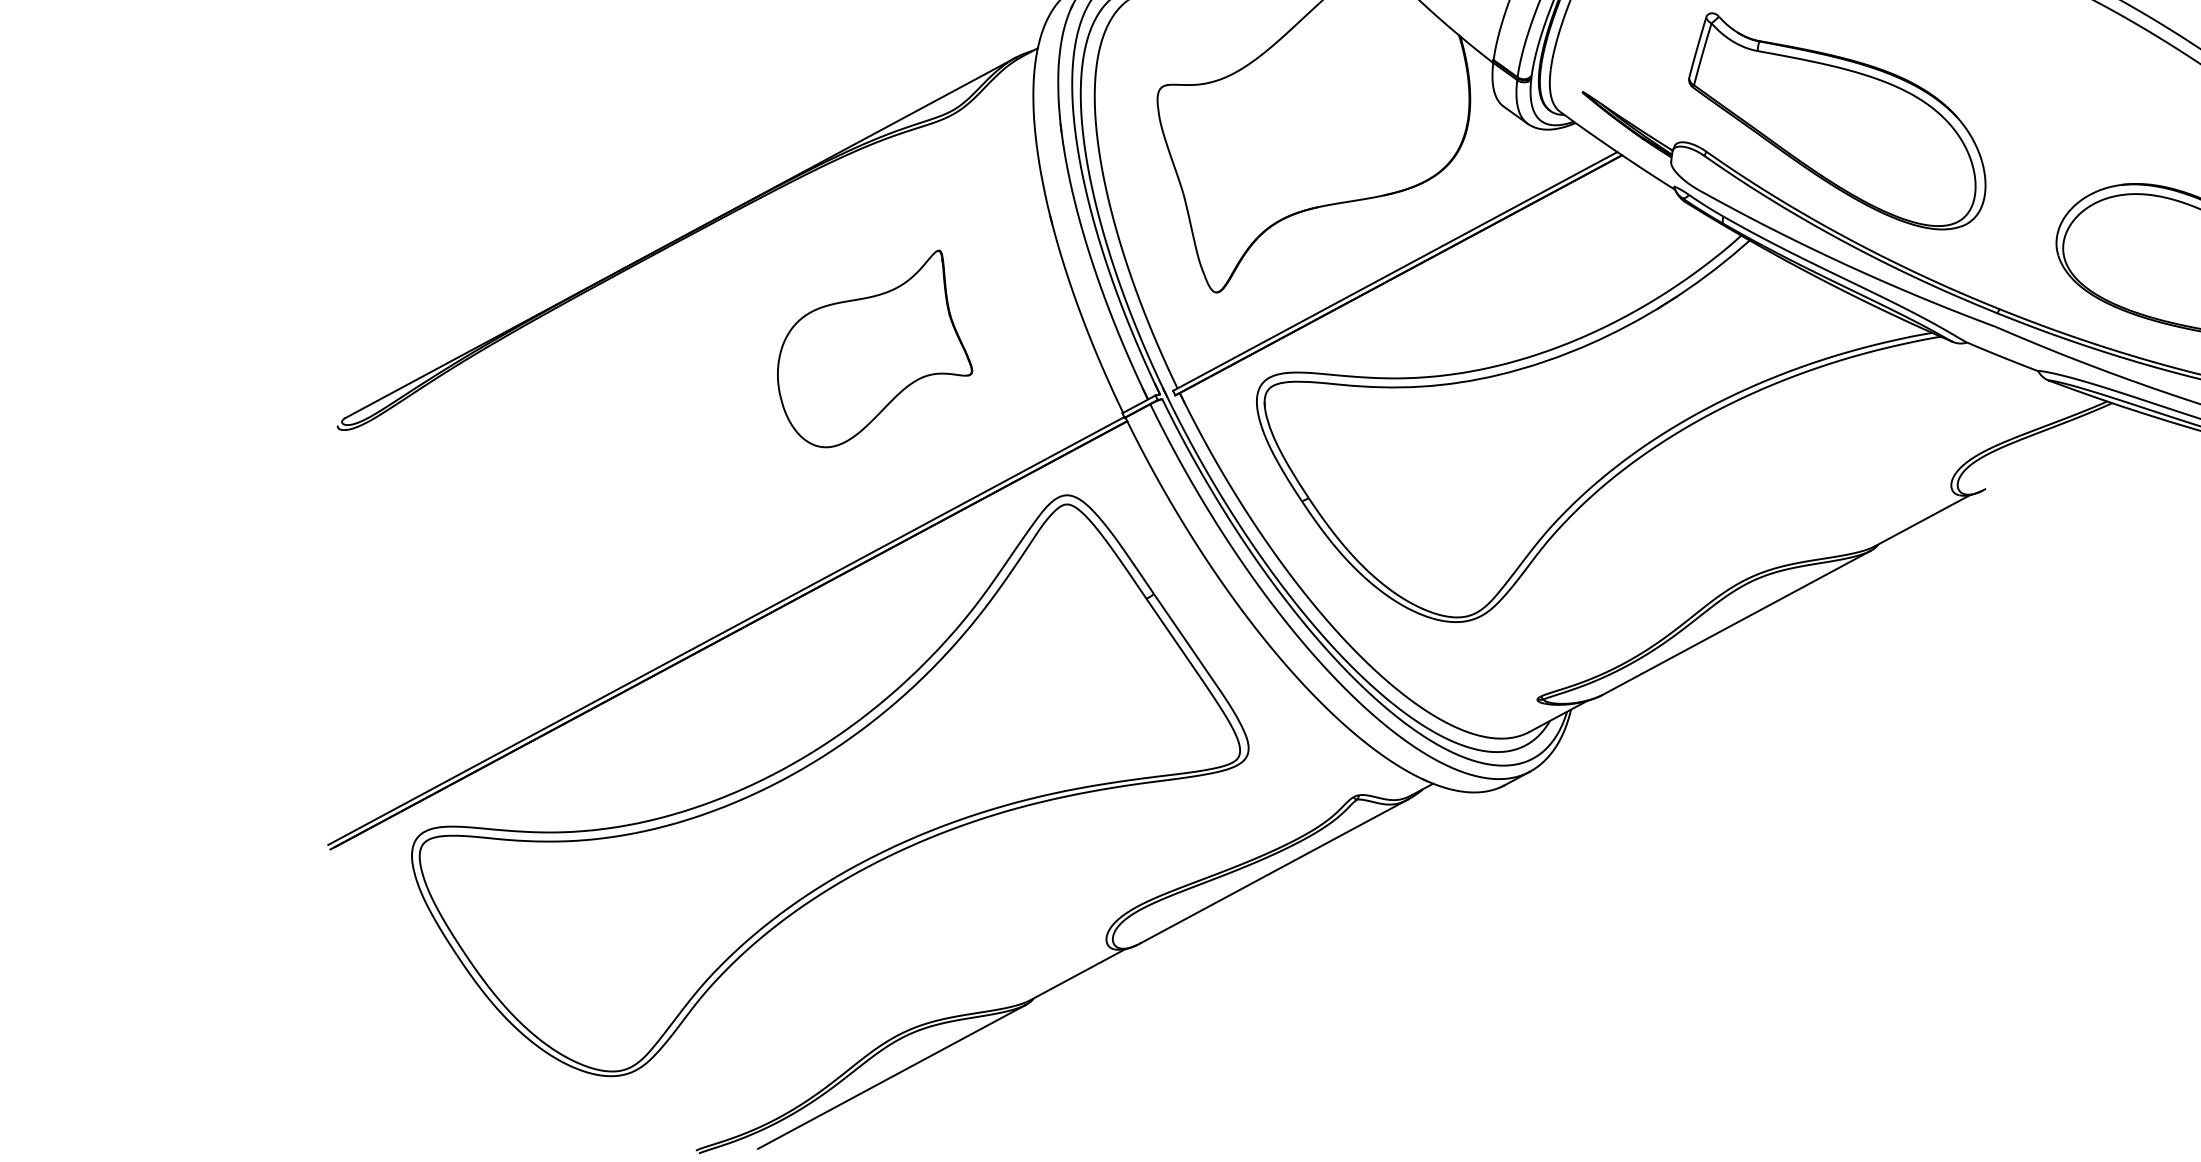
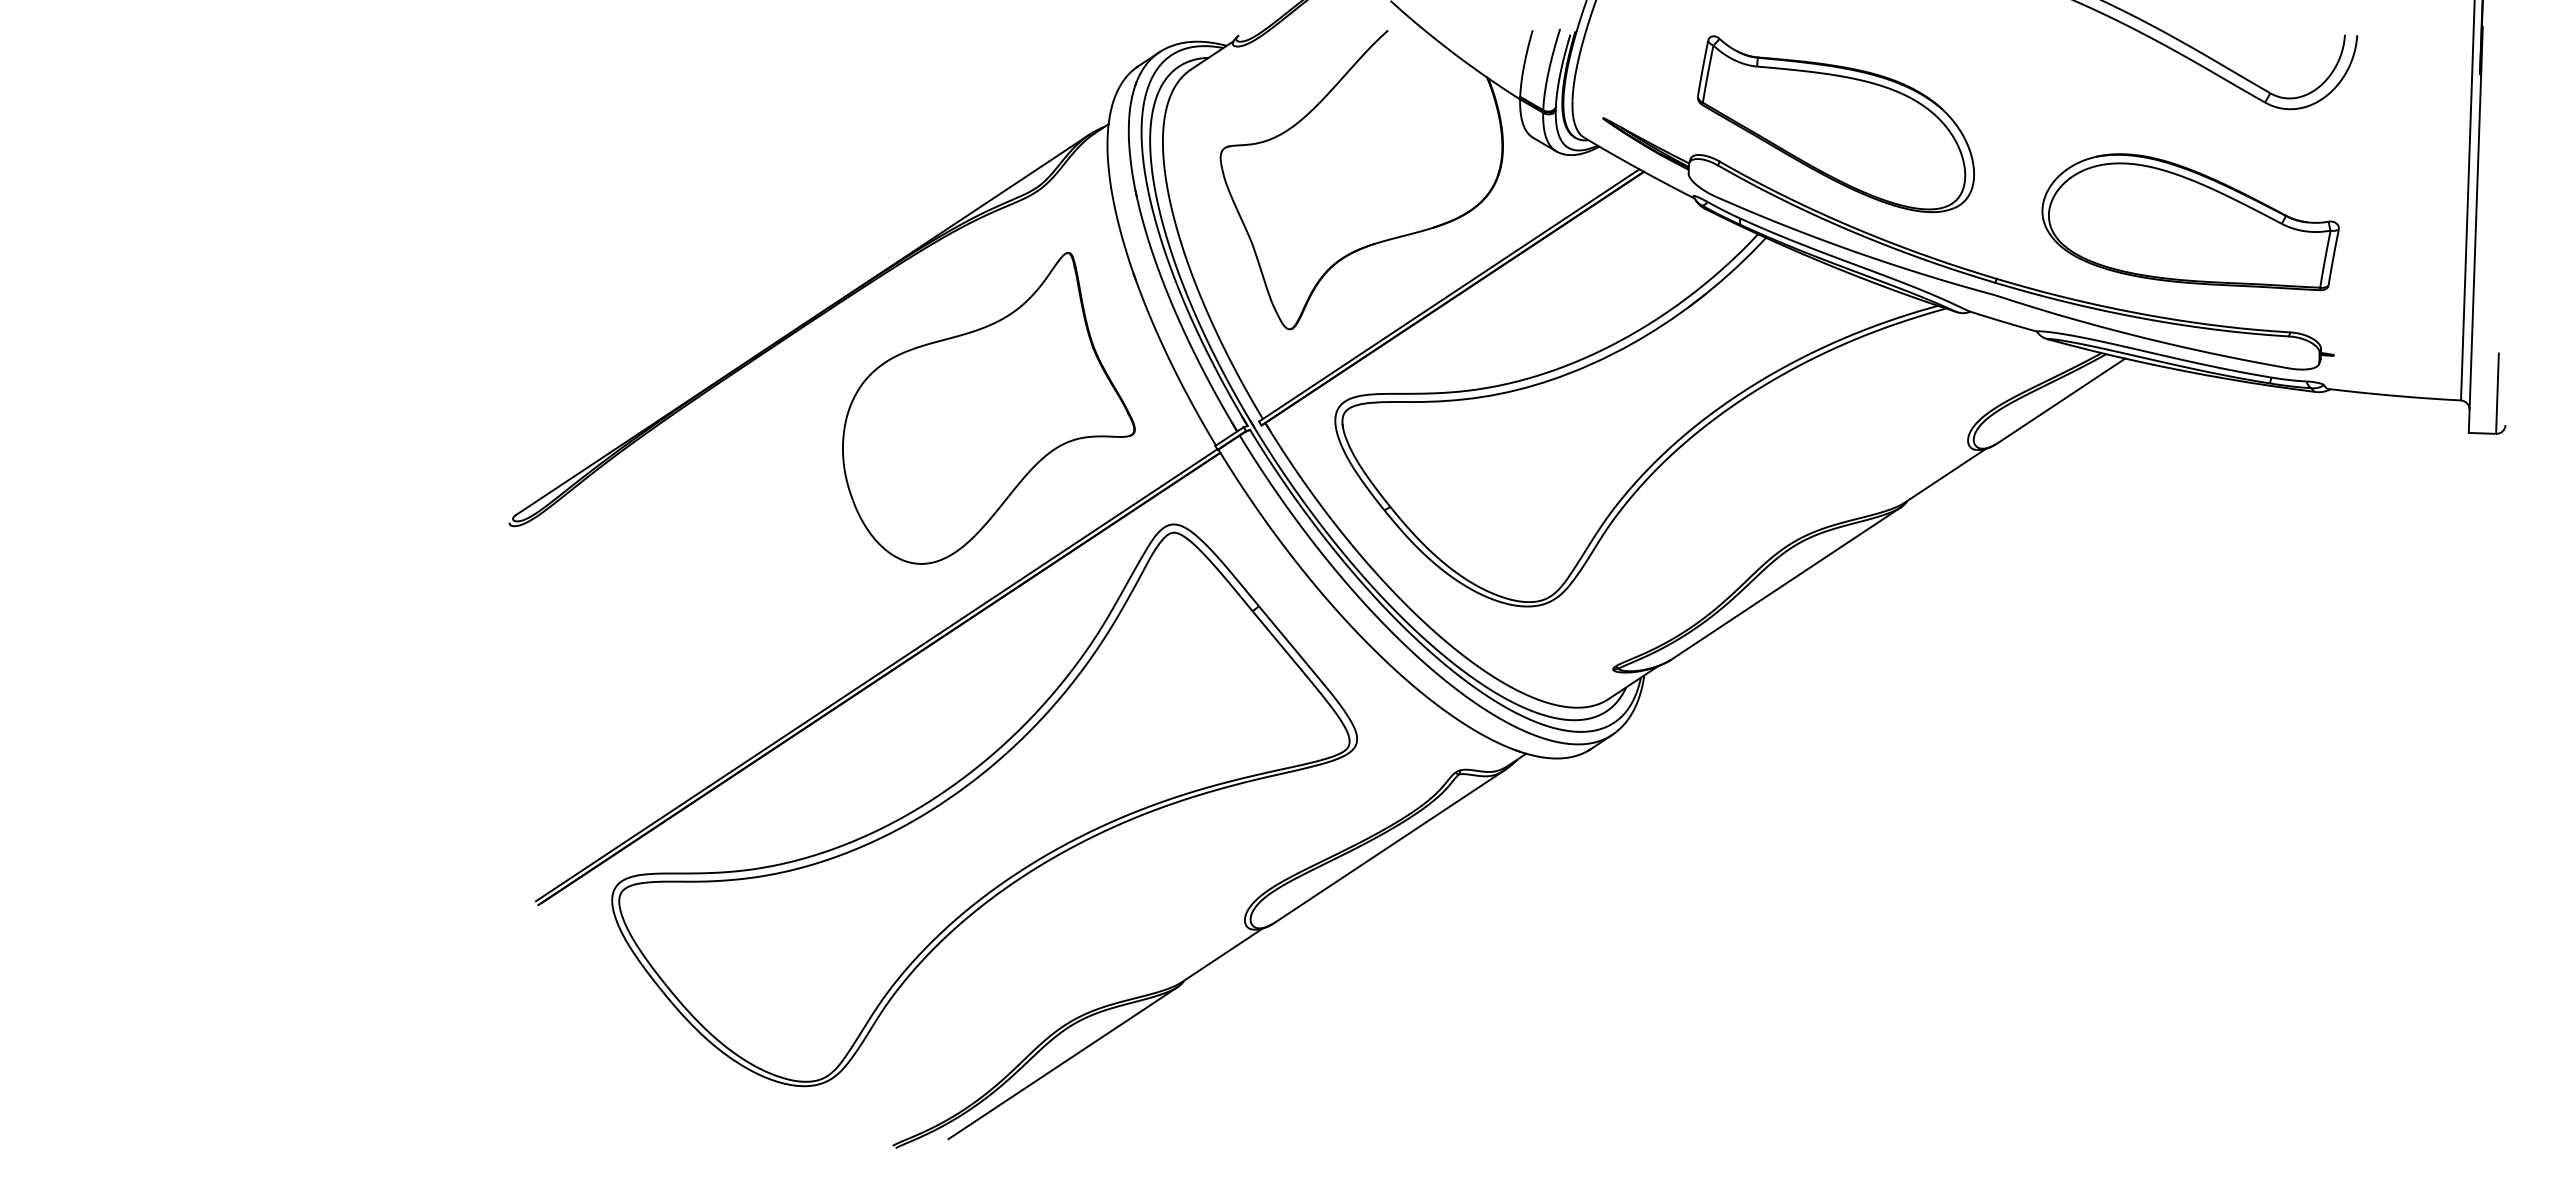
part: (876, 347) -> (988, 407), size x1.67
line: (2058, 449) -> (2061, 400), added

